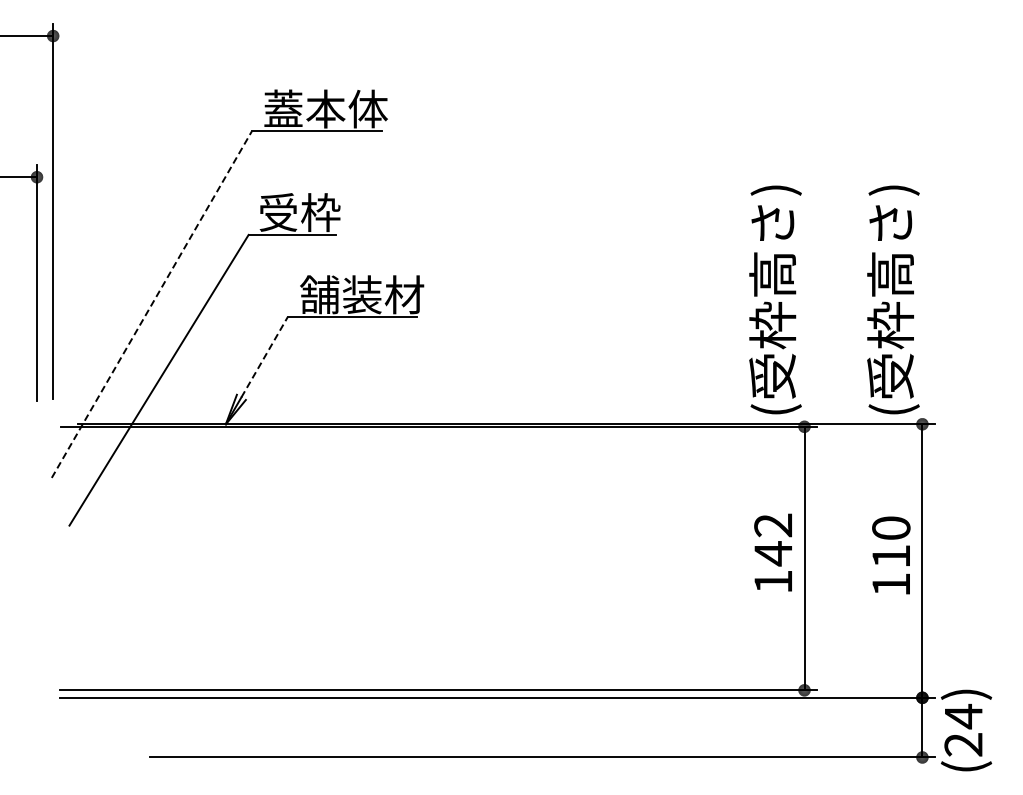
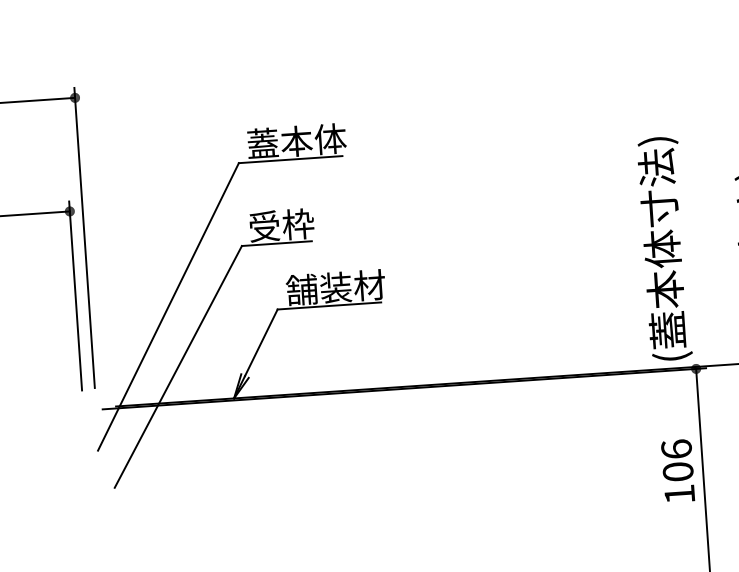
text: (775, 266) -> (664, 242), (受枠高さ) -> (蓋本体寸法)
line: (152, 304) -> (168, 306), dashed -> solid
line: (264, 356) -> (261, 342), dashed -> solid
text: (773, 539) -> (677, 460), 142 -> 106

